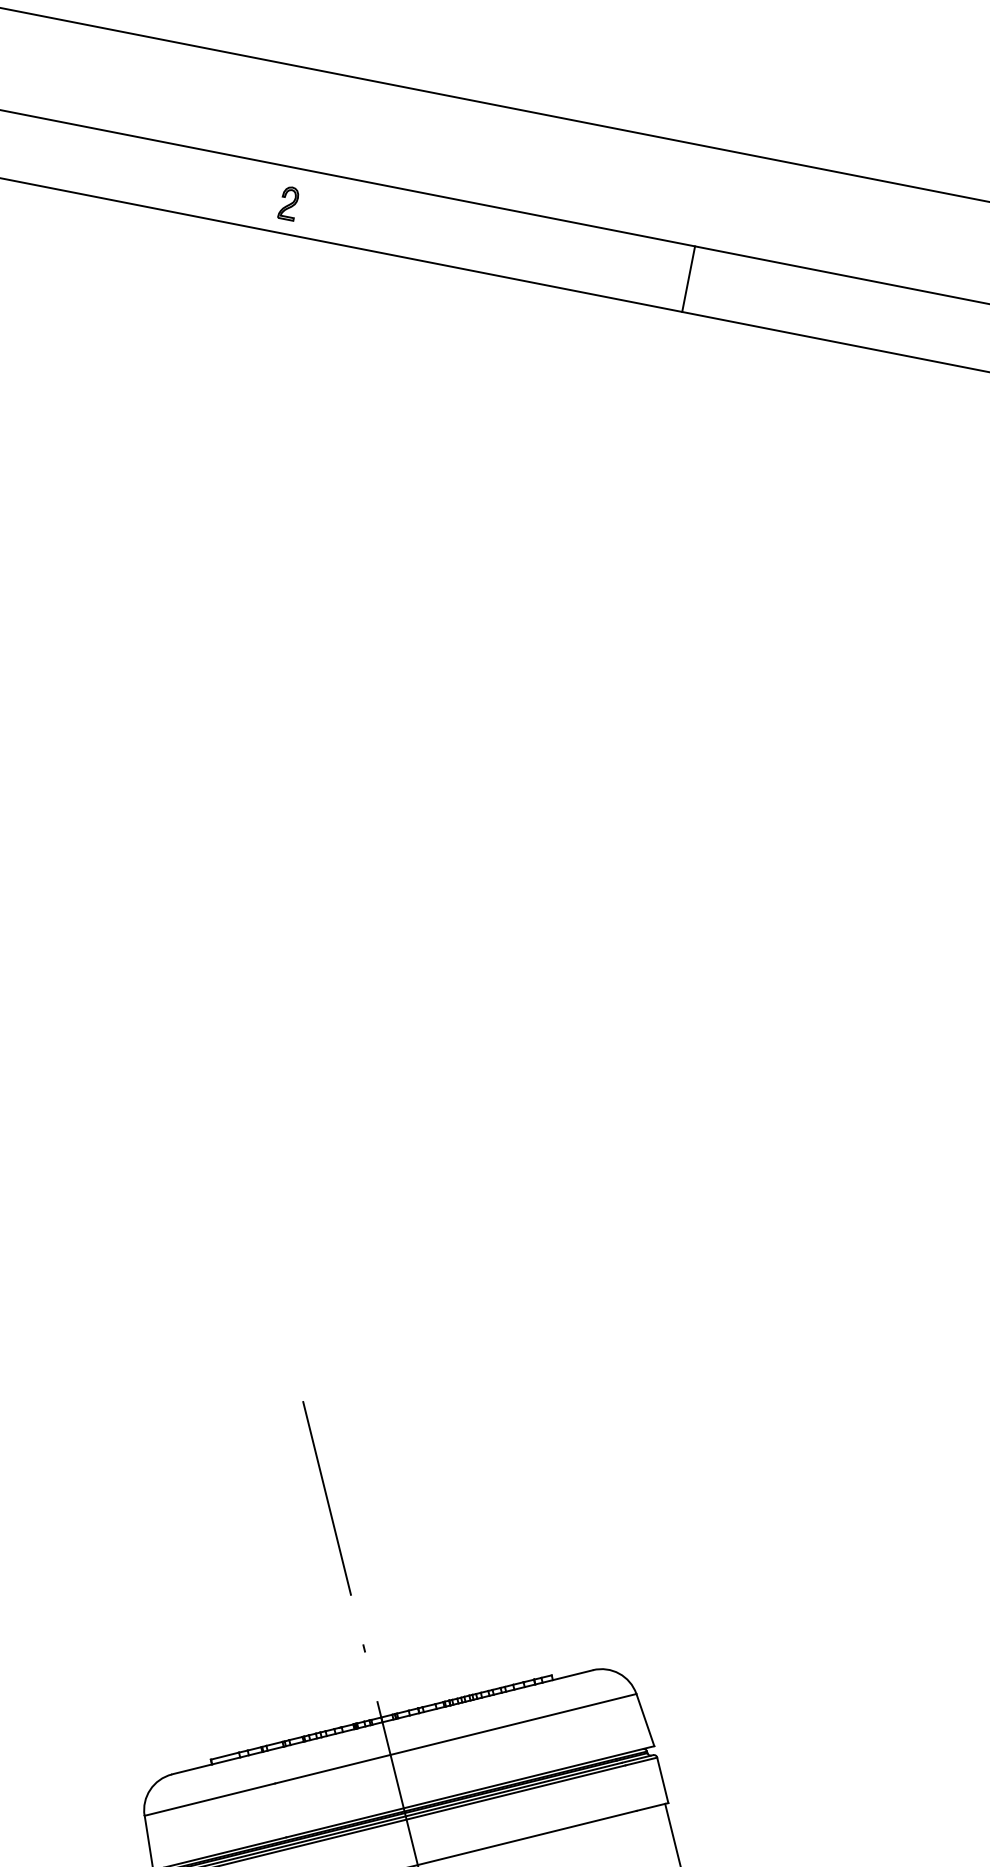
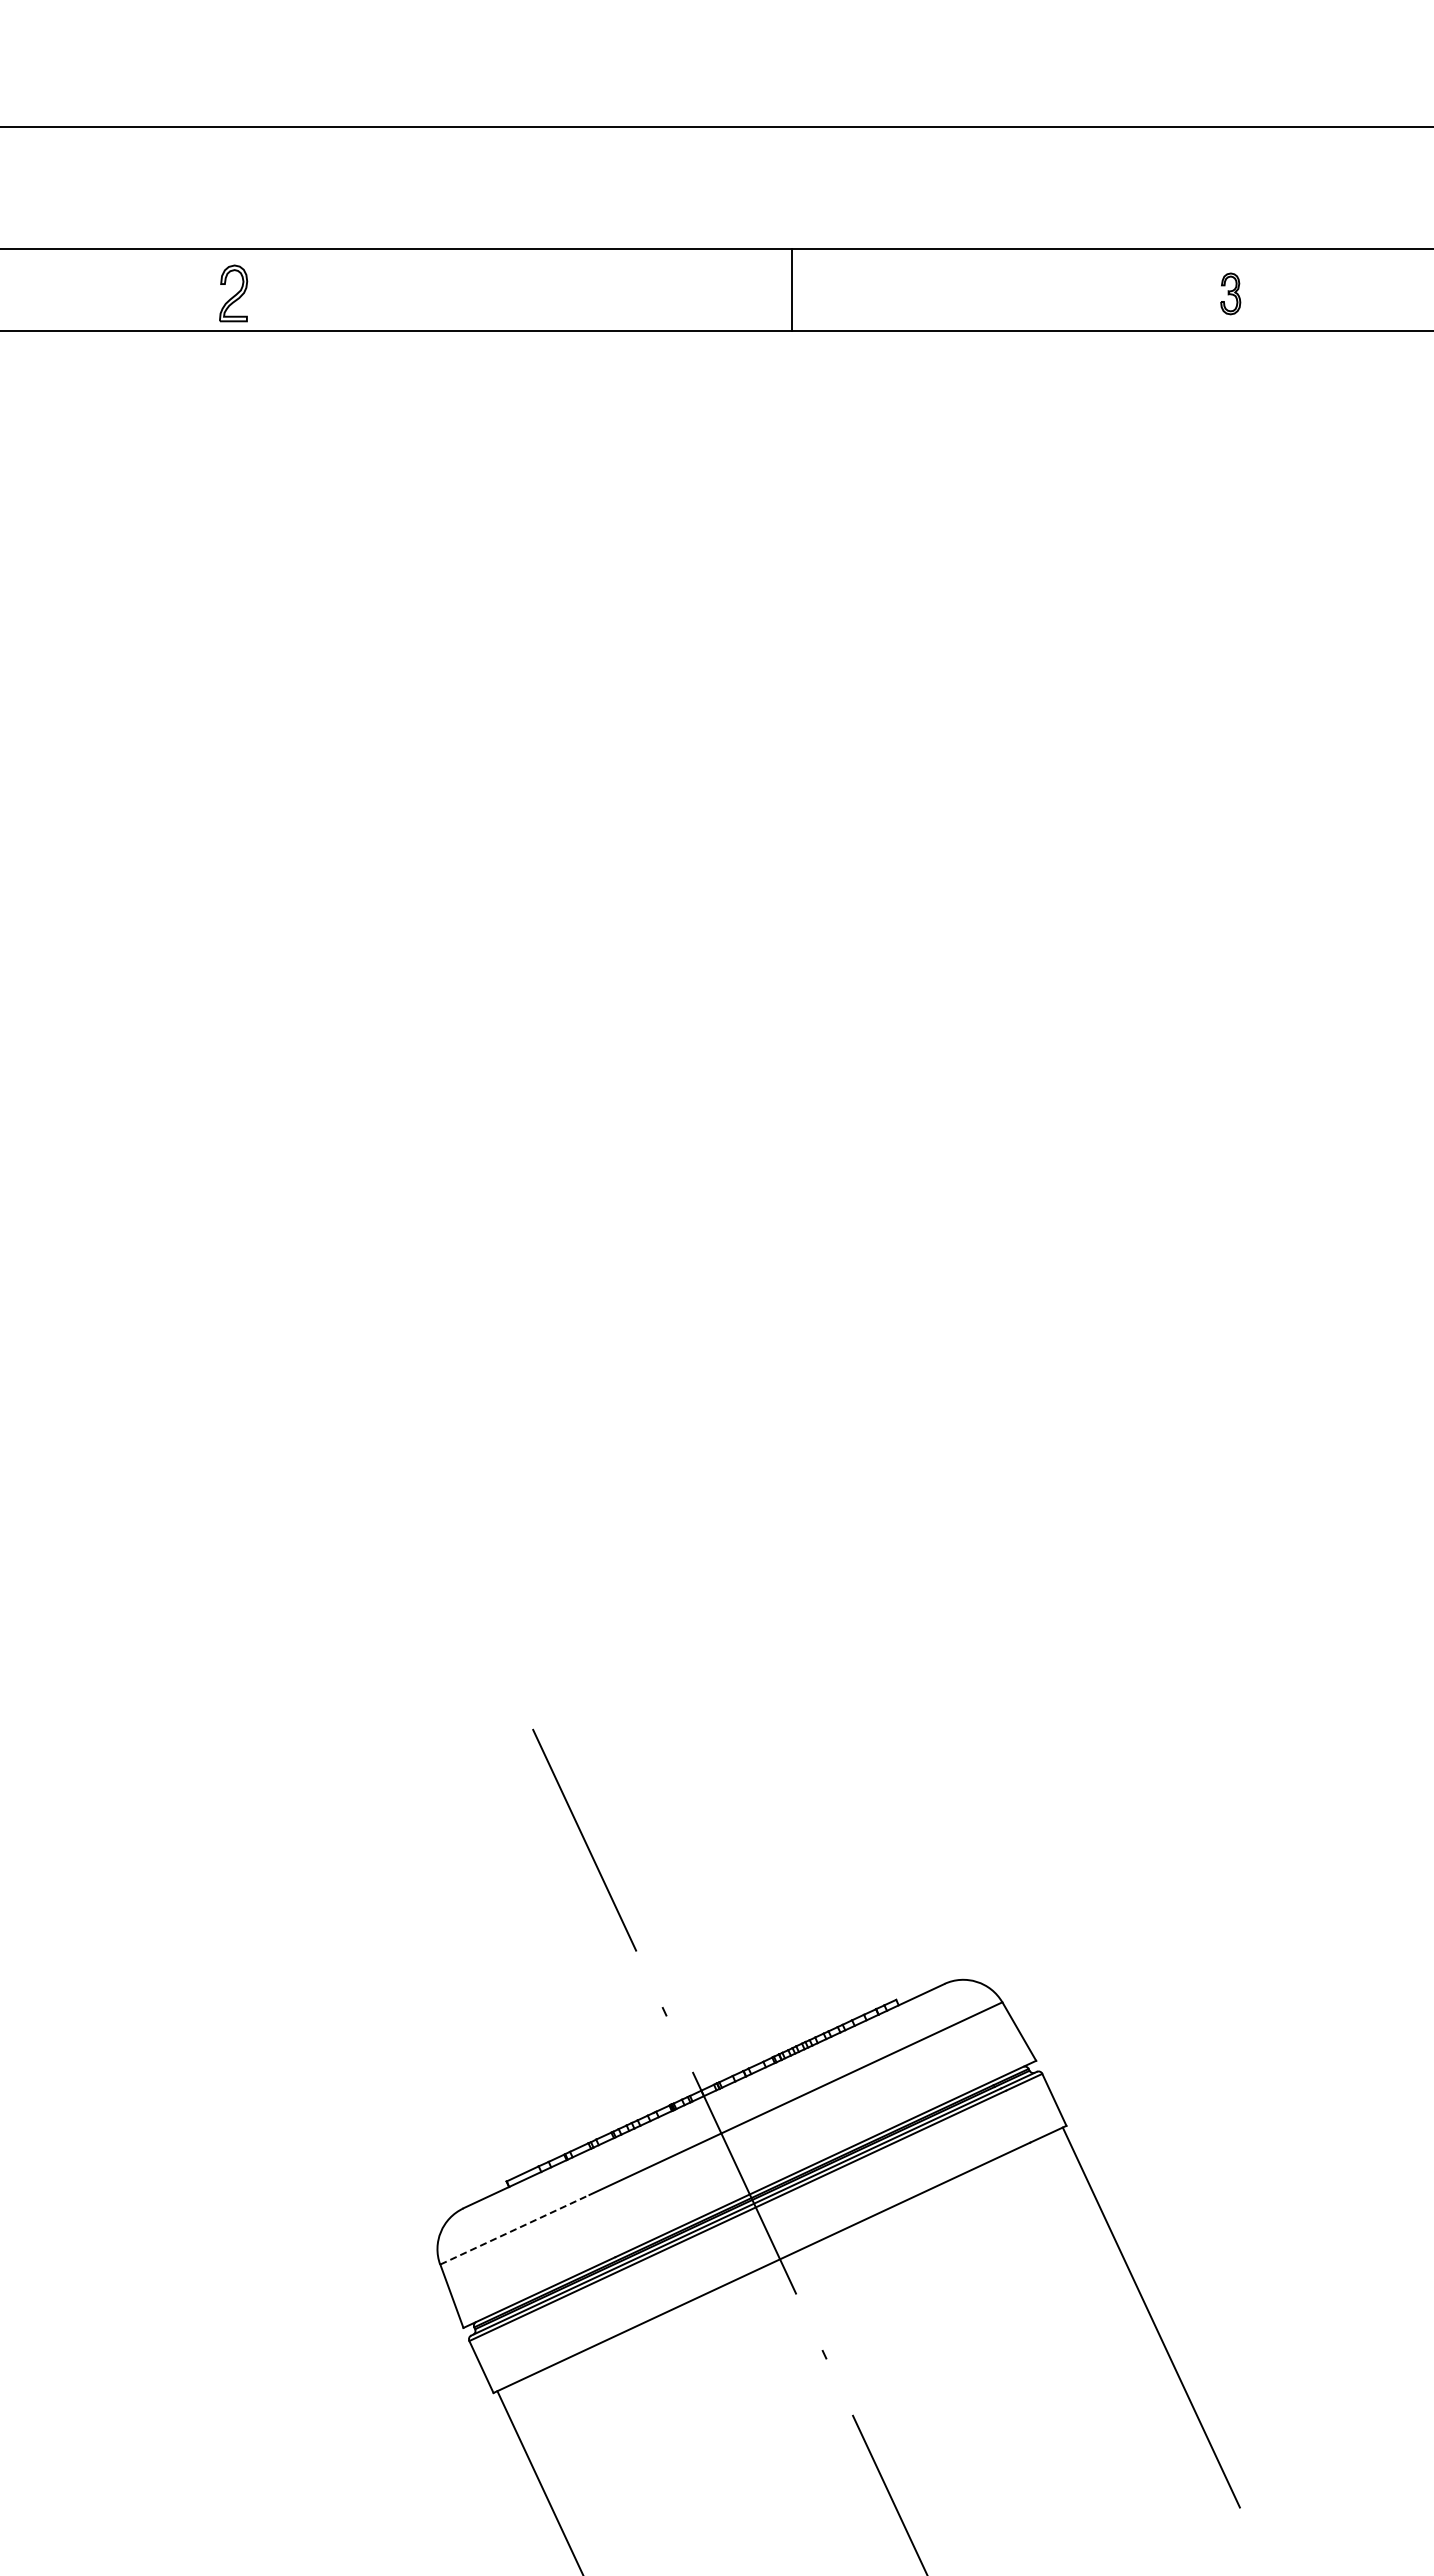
part: (288, 203) -> (232, 293), size x1.4
line: (688, 279) -> (791, 290), moved
line: (210, 1799) -> (515, 2229), solid -> dashed

